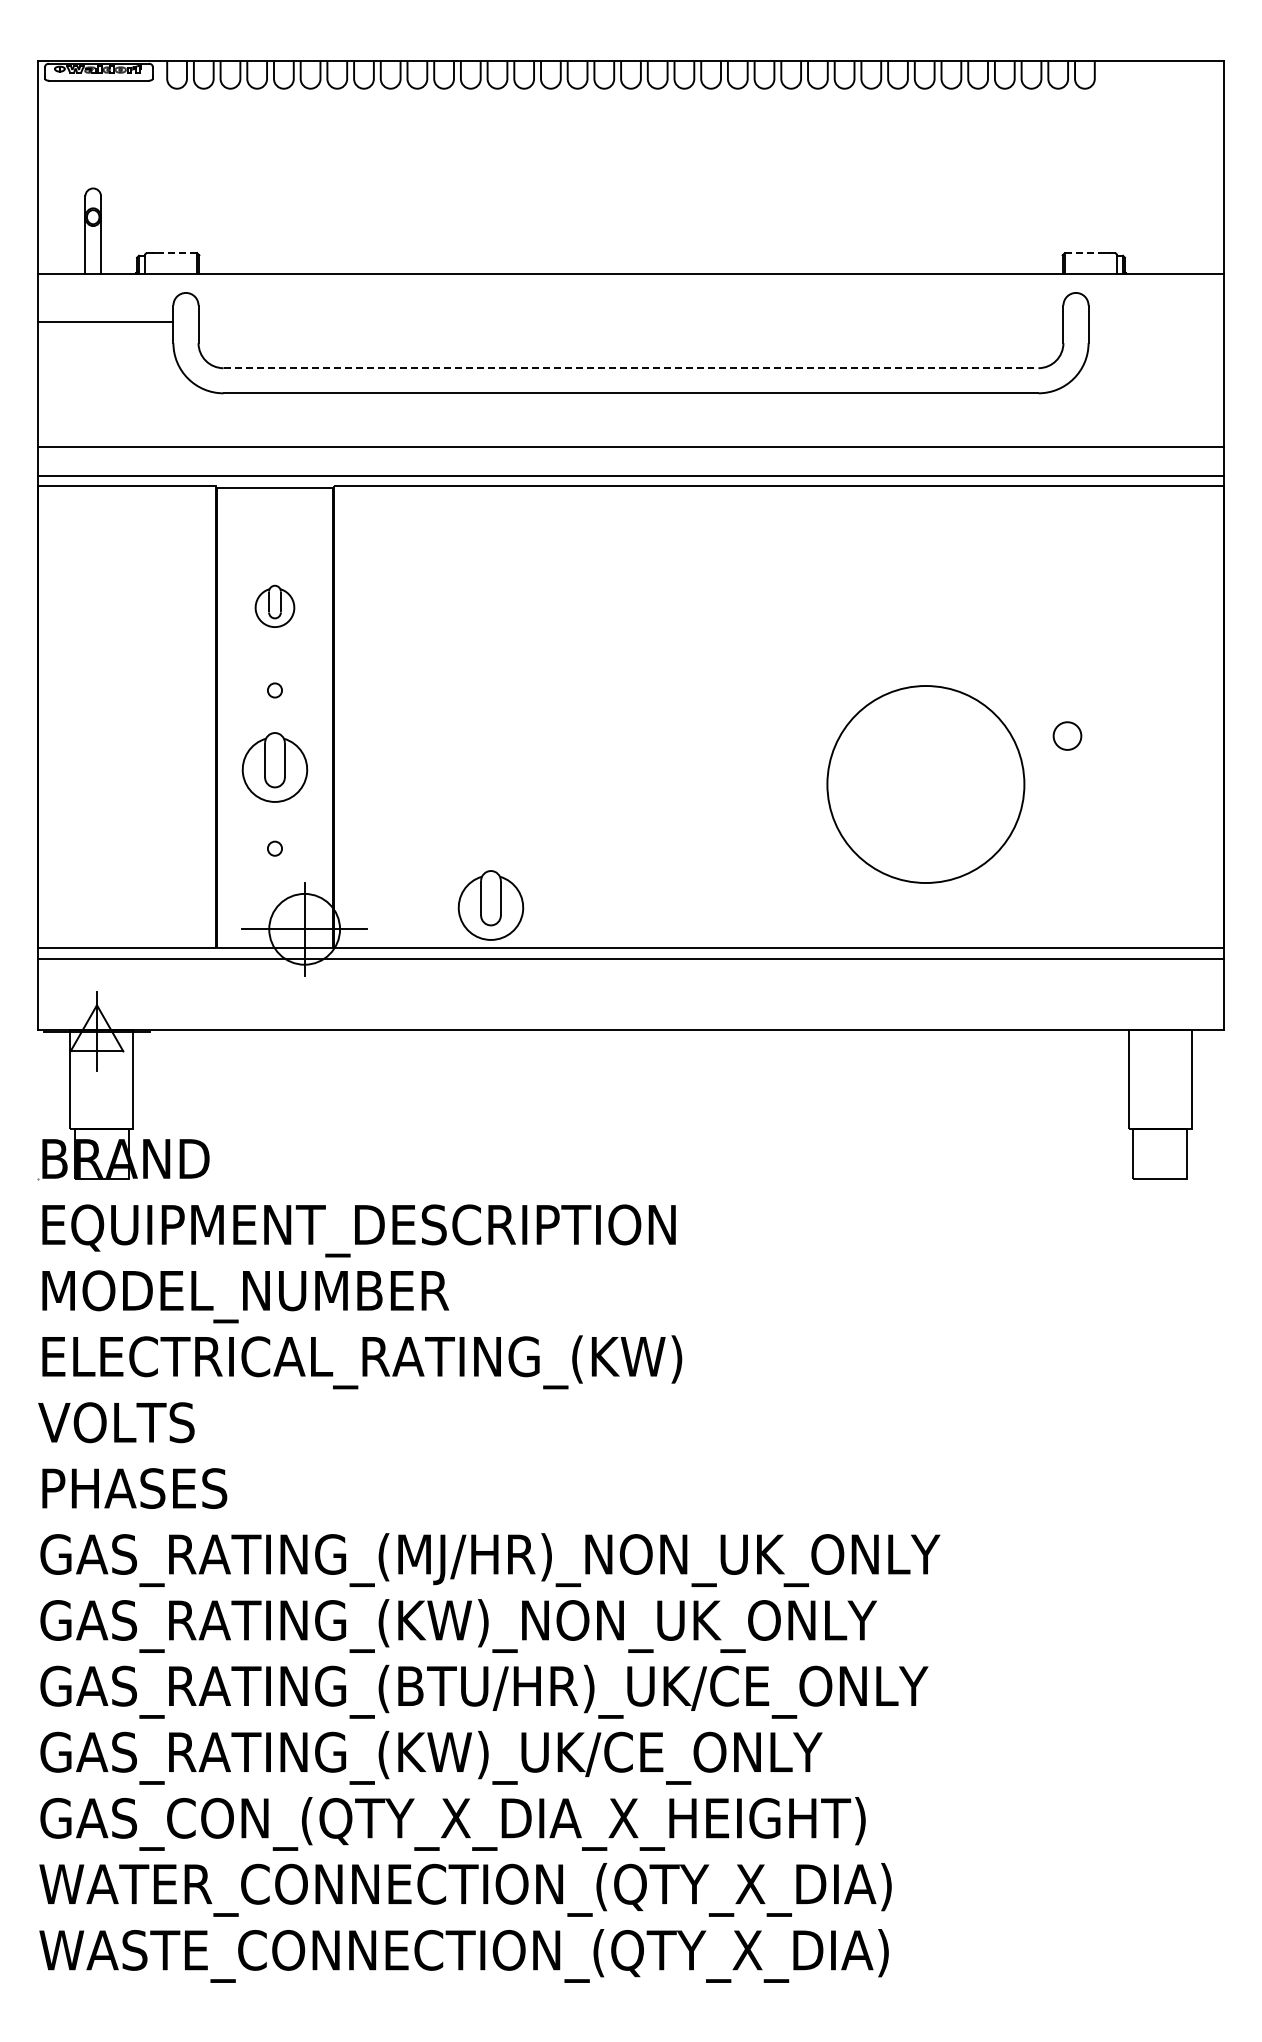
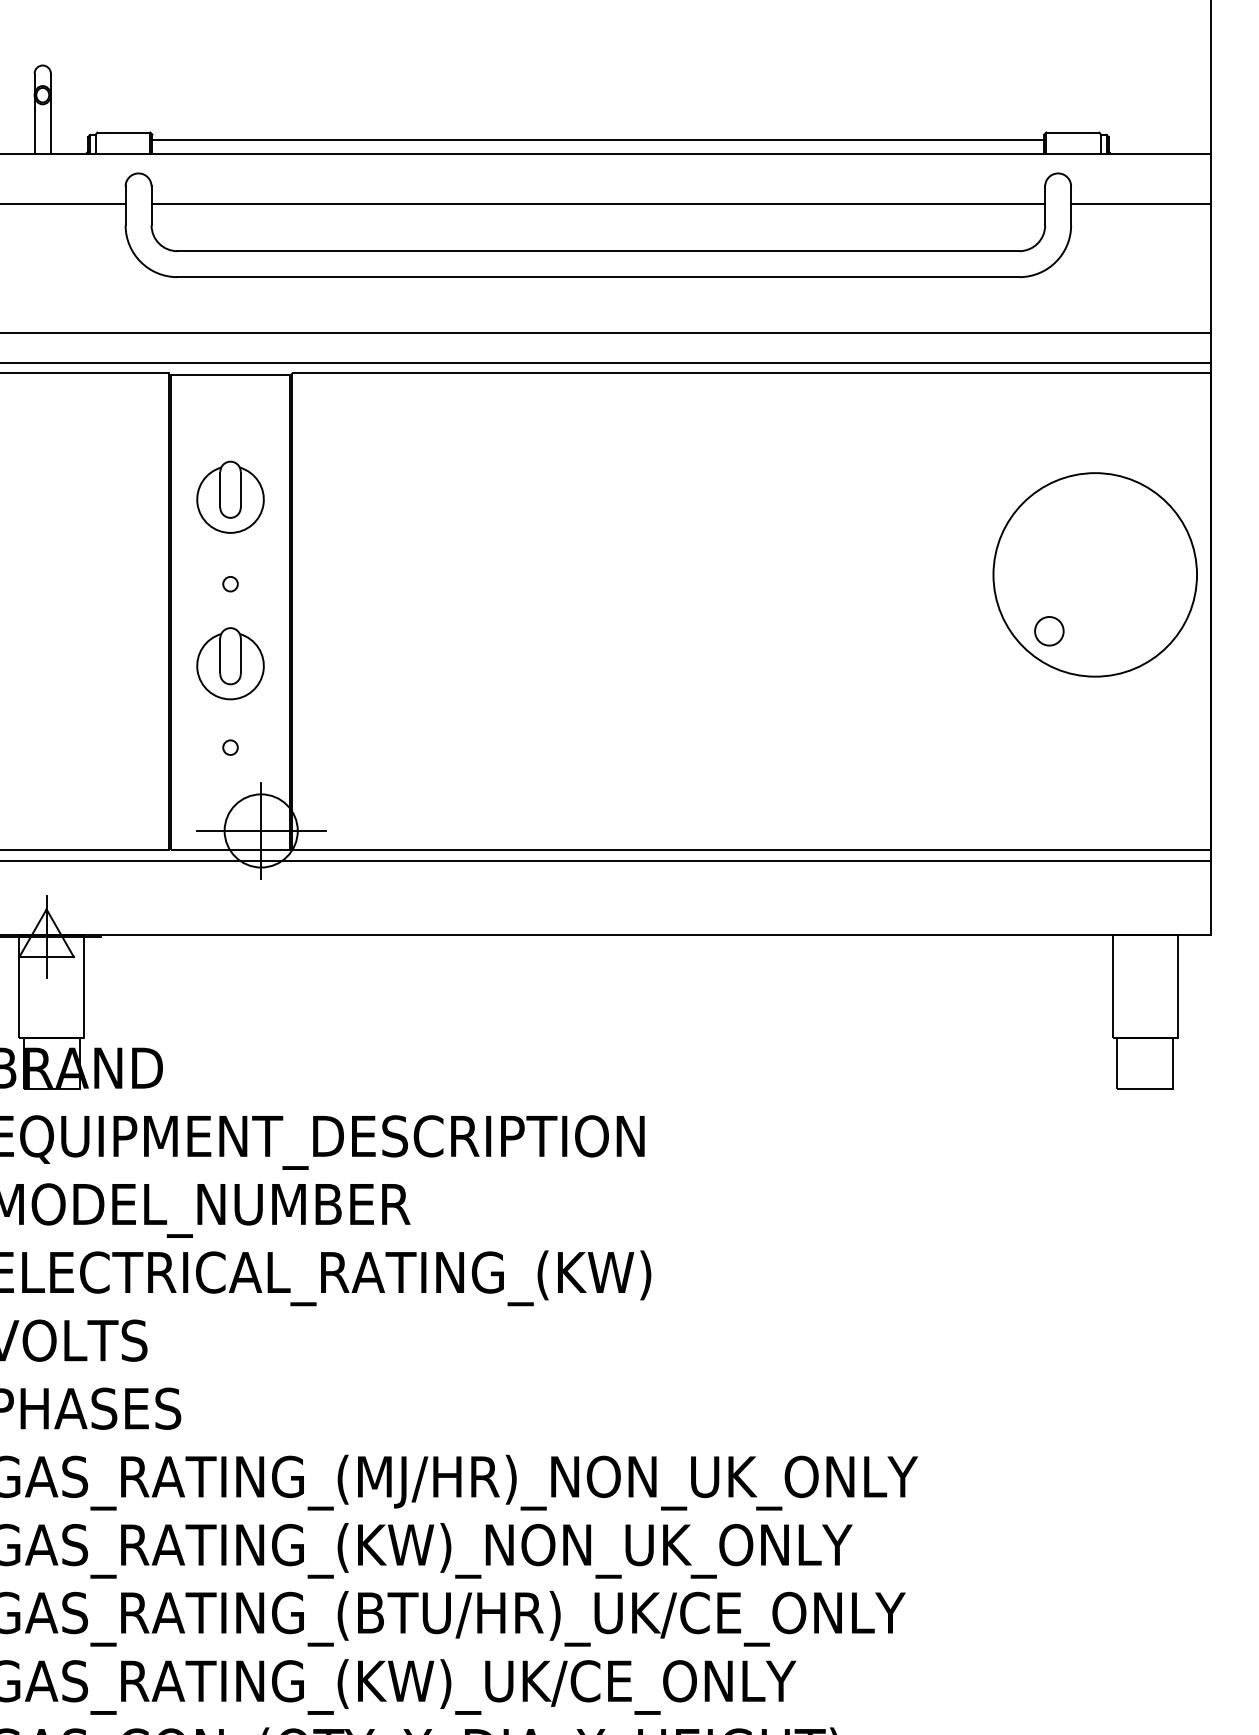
line: (177, 253) -> (129, 132), dashed -> solid
line: (1084, 253) -> (1066, 132), dashed -> solid
line: (630, 260) -> (597, 139), added
line: (630, 322) -> (597, 203), added
line: (1156, 322) -> (1141, 203), added
line: (631, 368) -> (598, 251), dashed -> solid
part: (274, 606) -> (230, 497), size x1.67
circle: (925, 784) -> (1094, 574), moved
part: (490, 905) -> (453, 806), removed

